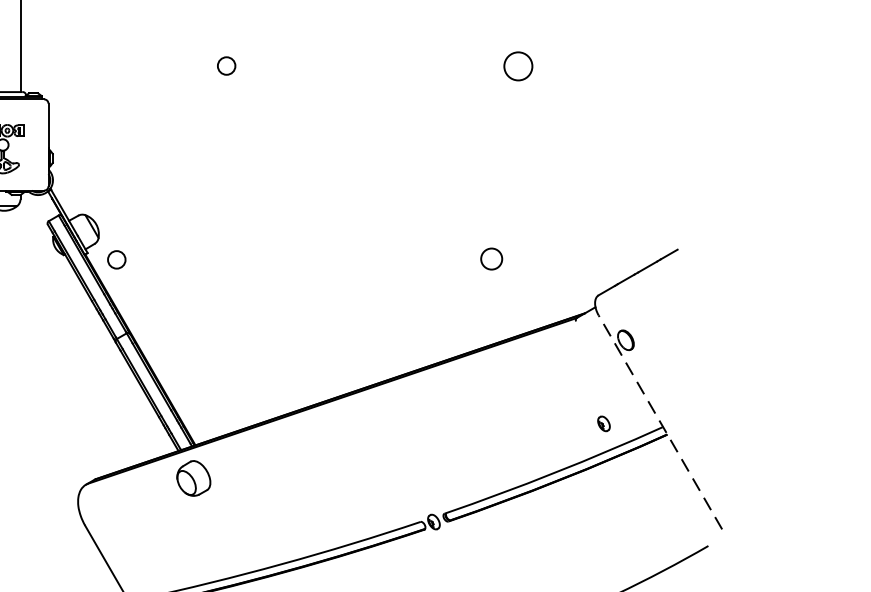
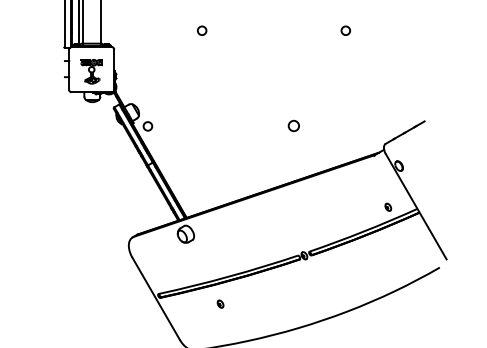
circle: (517, 65) -> (345, 30), size x0.62
circle: (490, 260) -> (293, 126), moved
line: (661, 422) -> (416, 206), dashed -> solid

